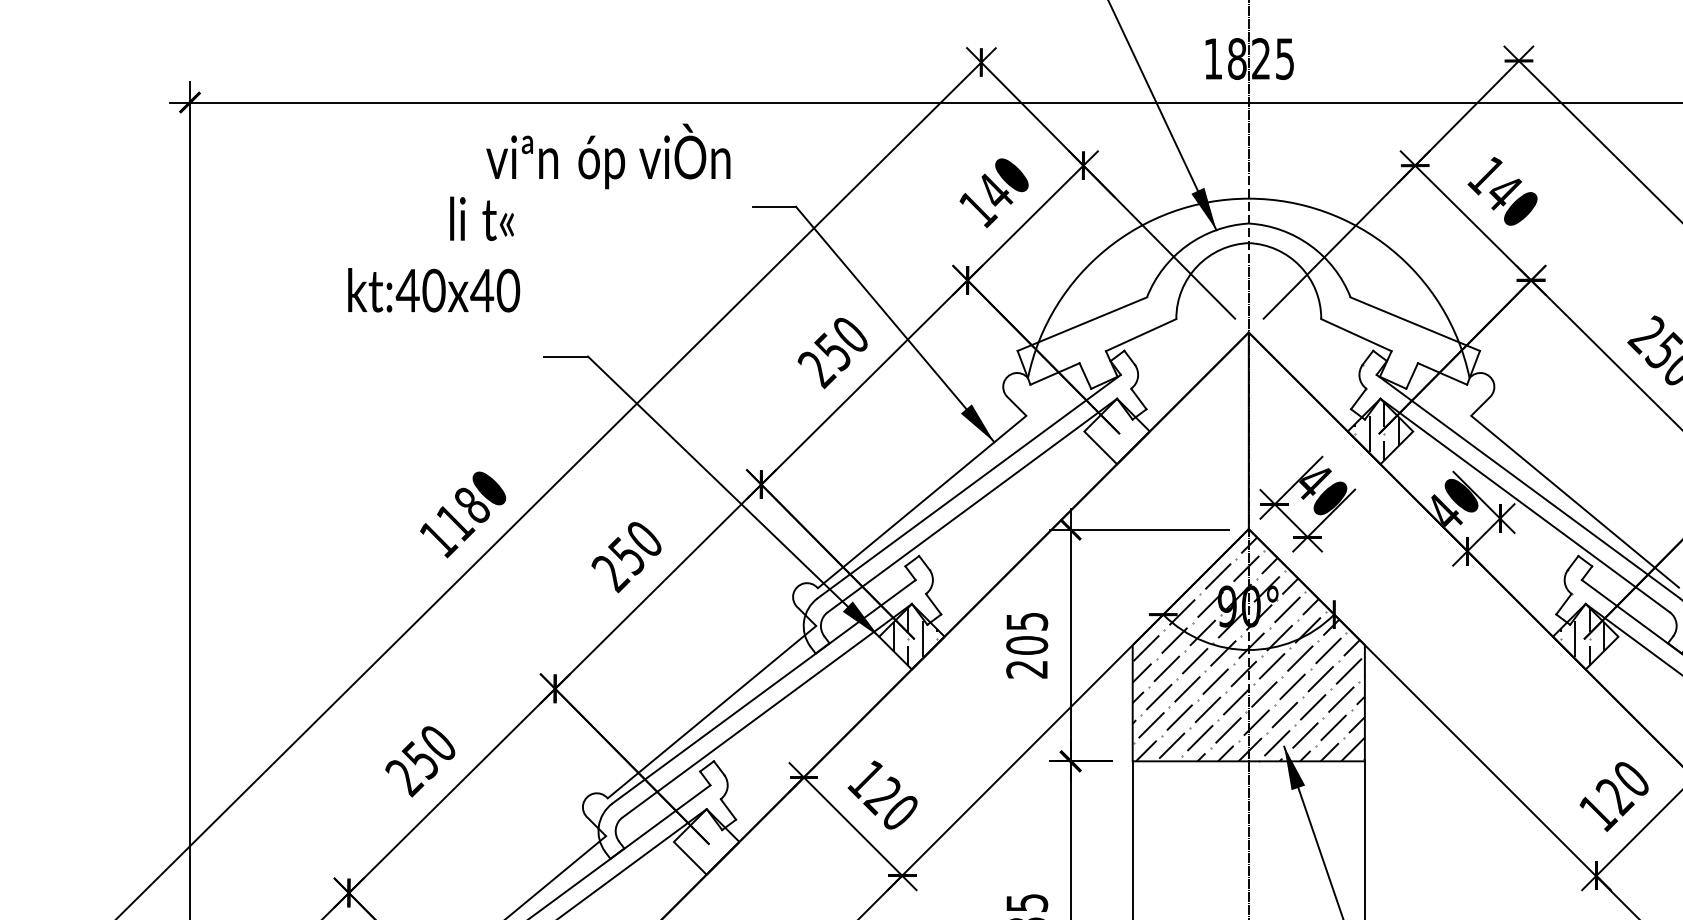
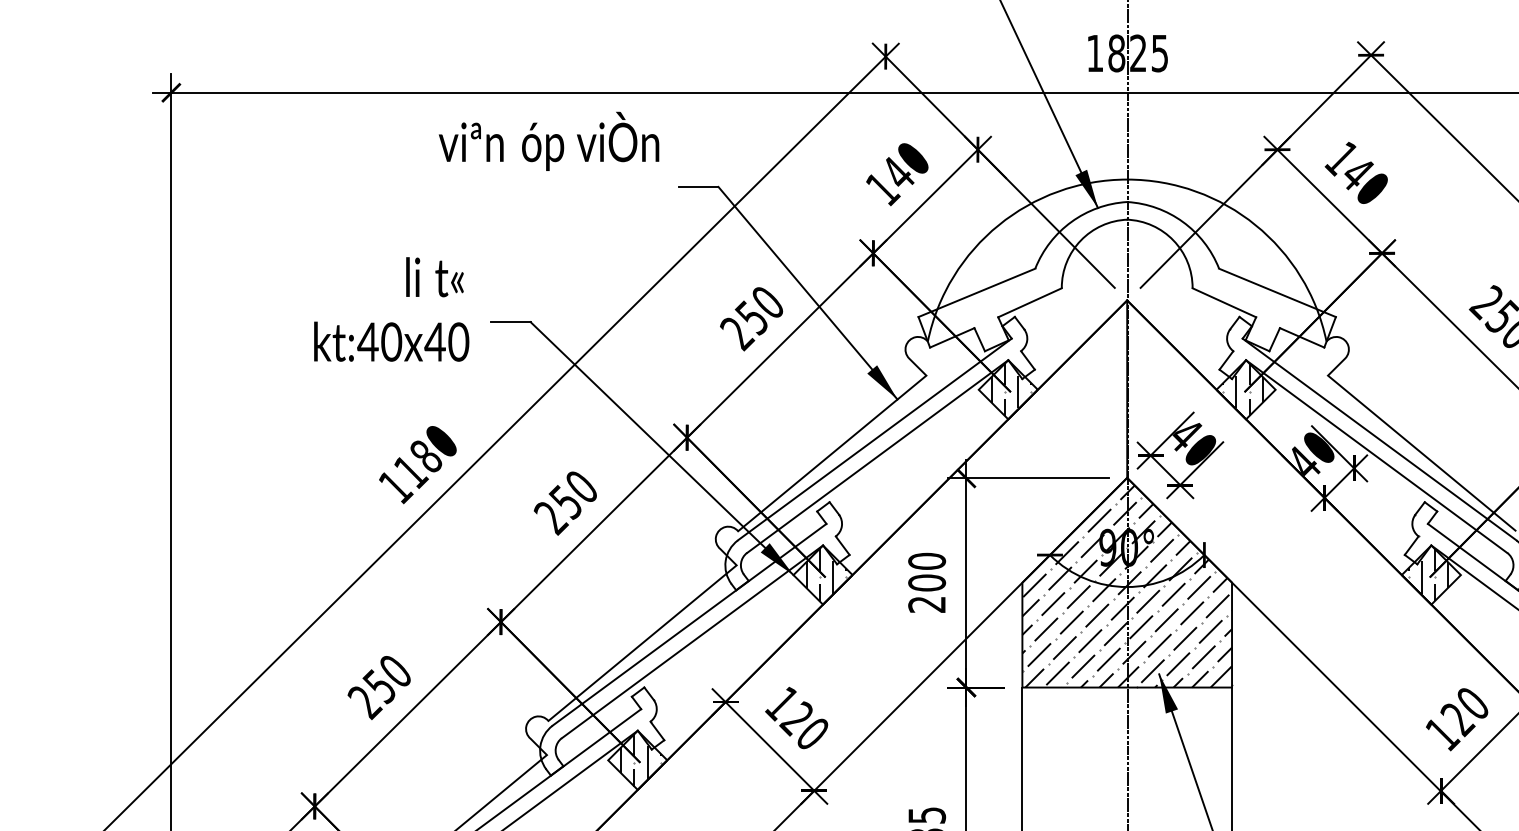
text: (434, 254) -> (392, 309), moved
hatch: (1120, 431) -> (1011, 389), added
text: (1027, 621) -> (927, 561), 205 -> 200
hatch: (709, 841) -> (640, 759), added

